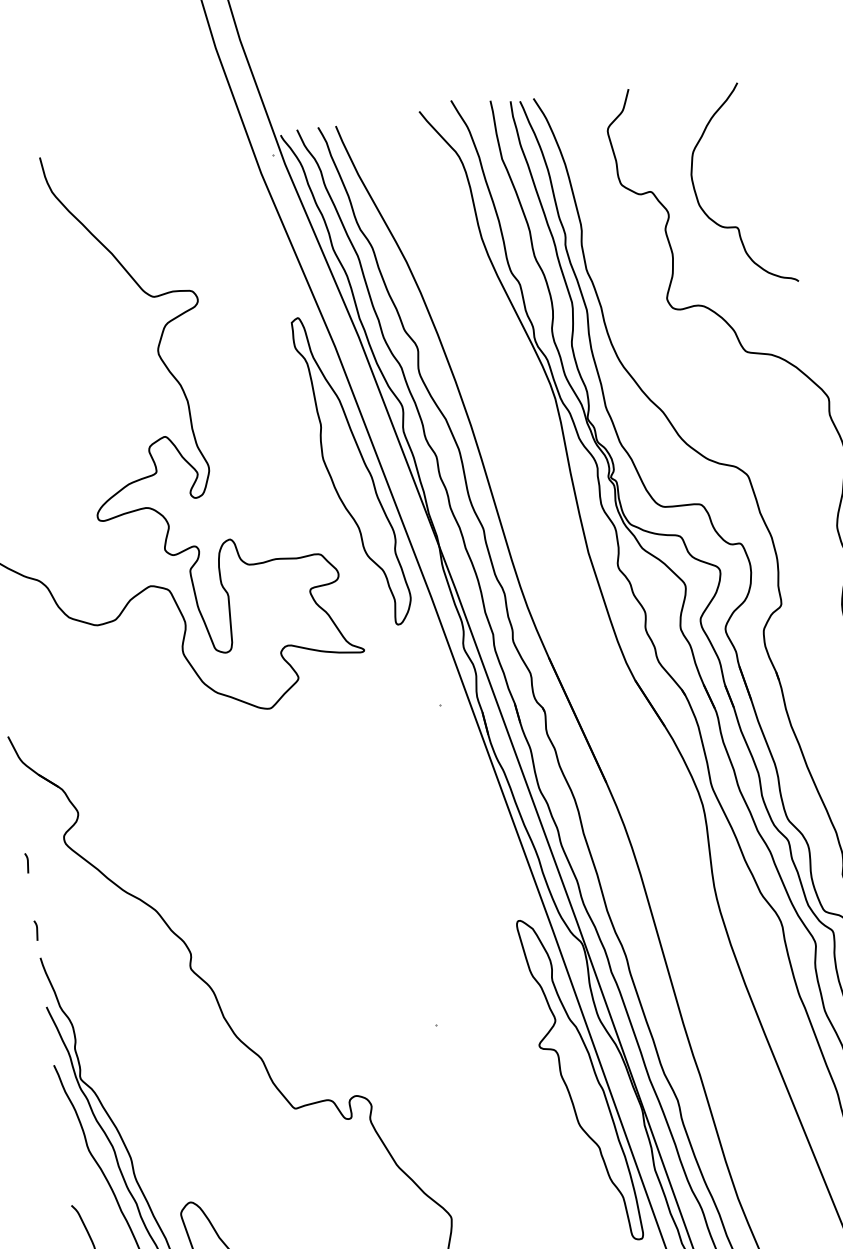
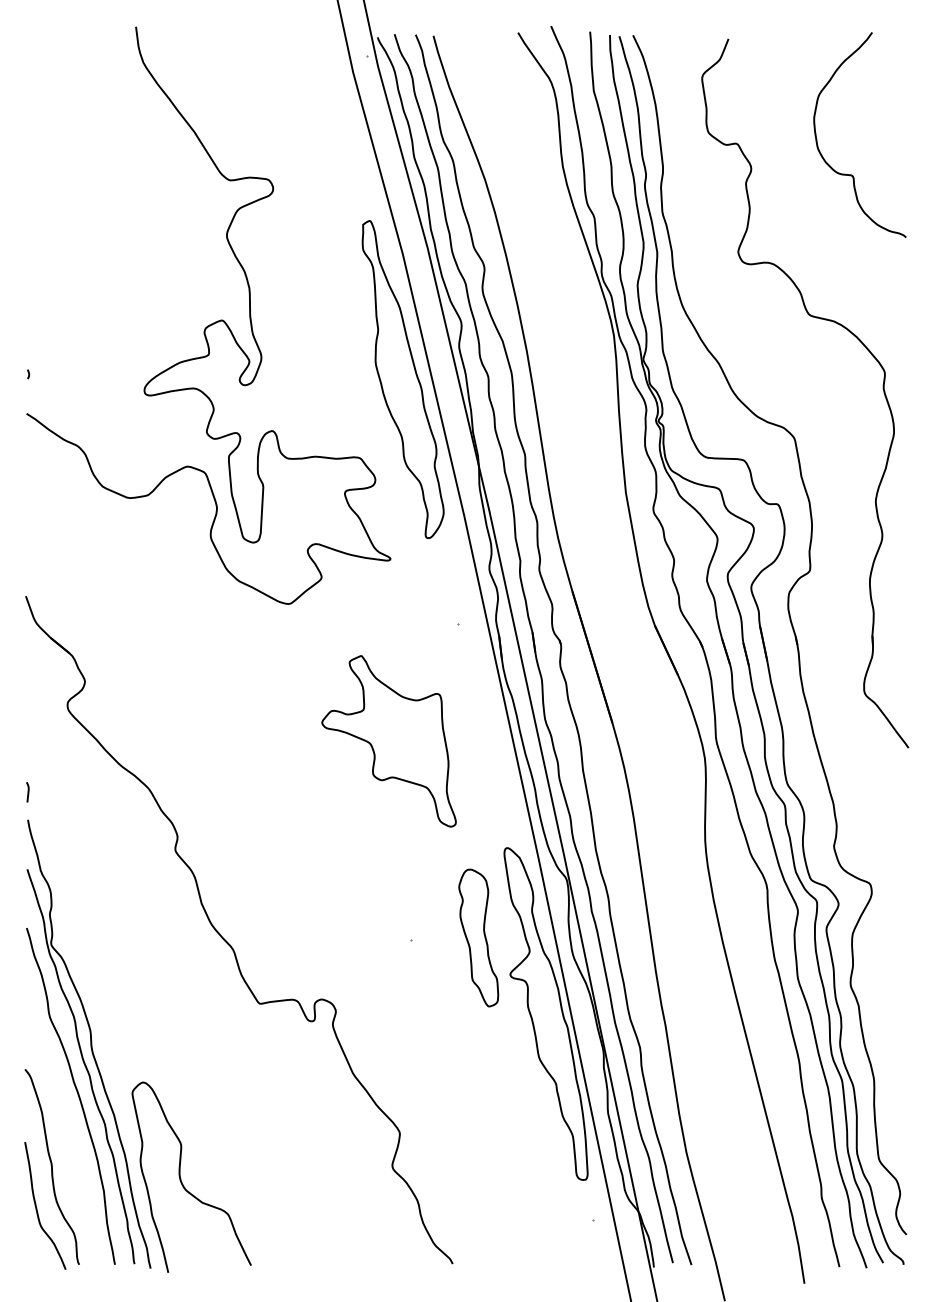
curve: (736, 226) -> (851, 174), moved
part: (387, 831) -> (388, 741), added
line: (27, 863) -> (27, 724), removed
part: (502, 1013) -> (478, 937), added

